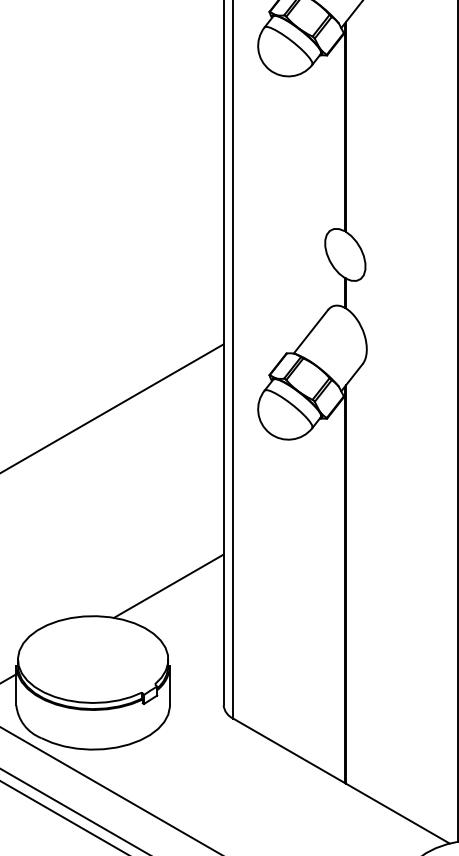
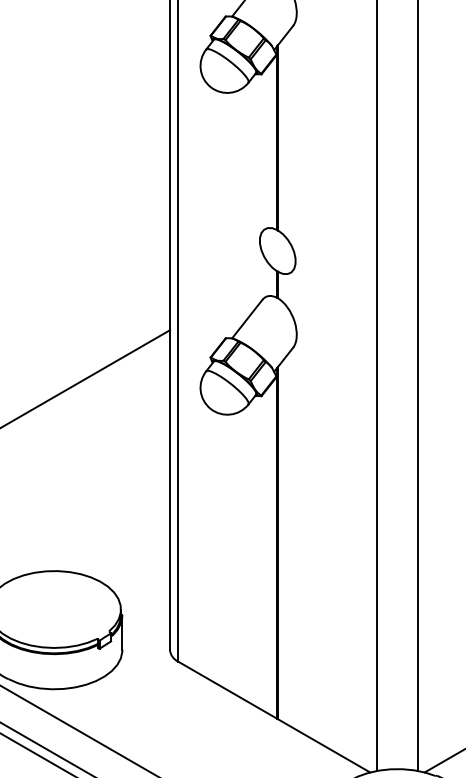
line: (167, 586) -> (120, 544), removed

